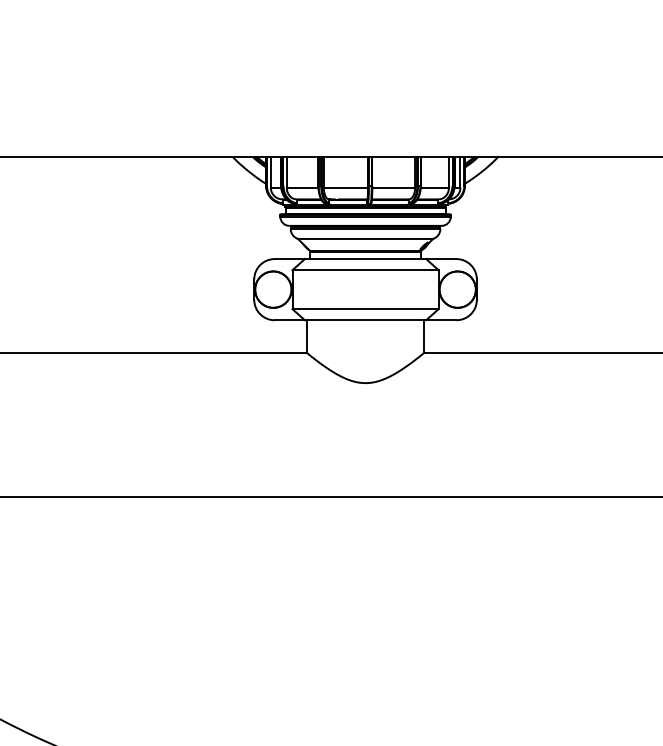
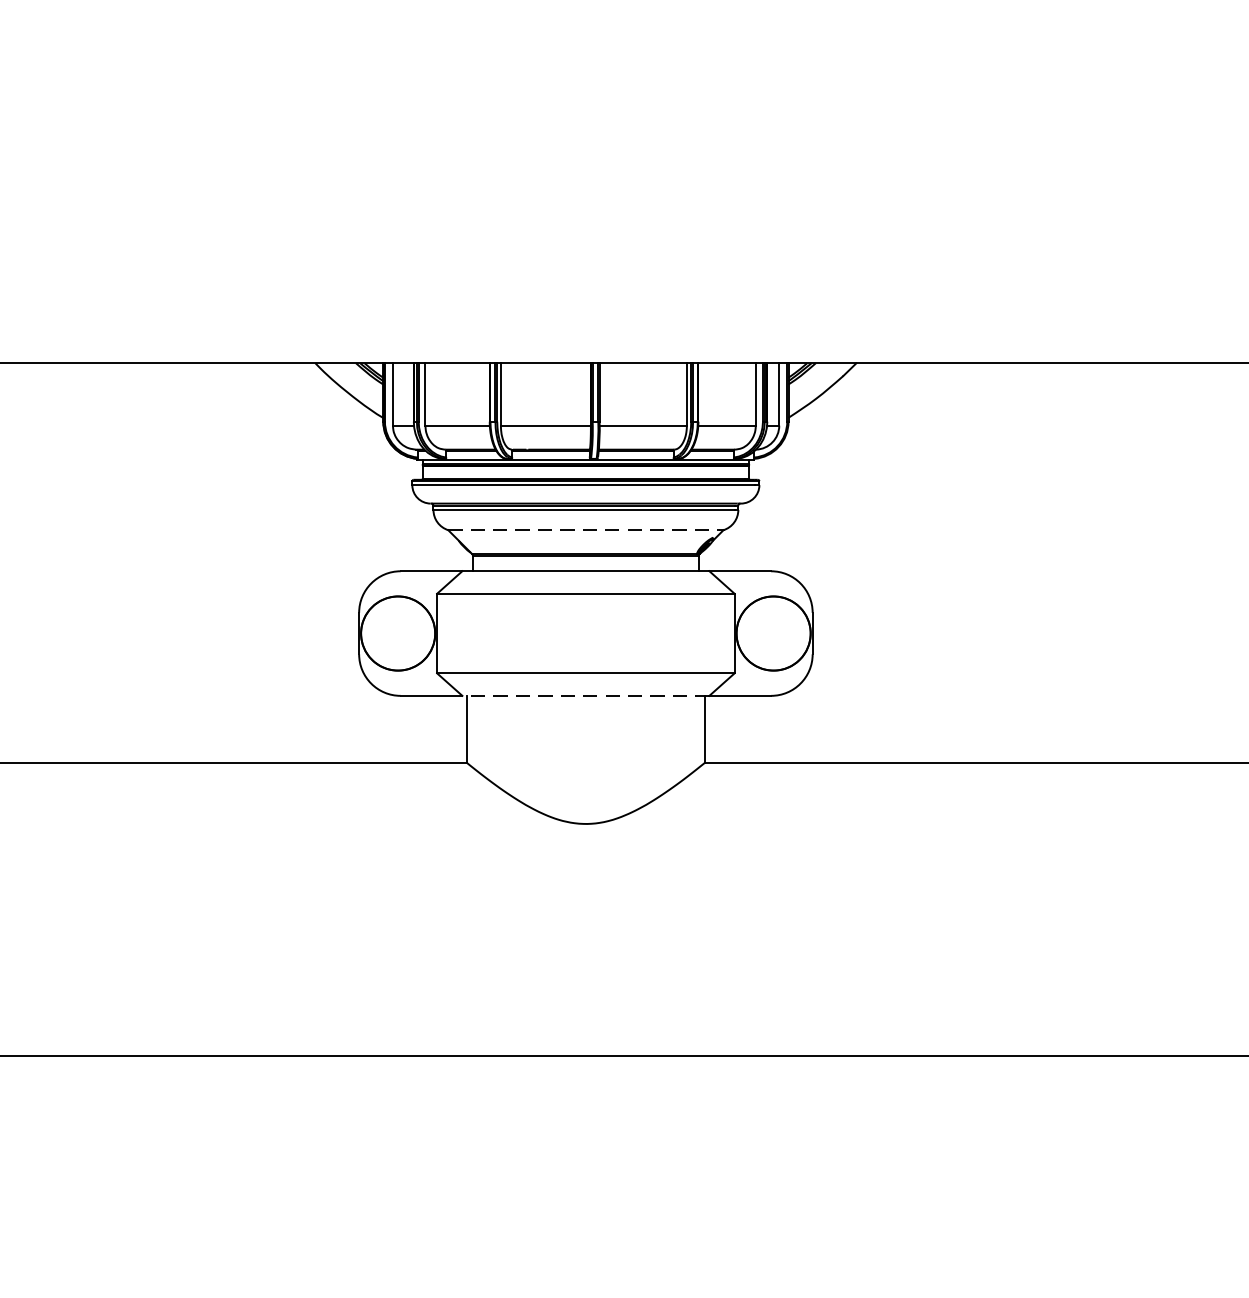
line: (364, 238) -> (583, 529), solid -> dashed
line: (365, 320) -> (585, 696), solid -> dashed

